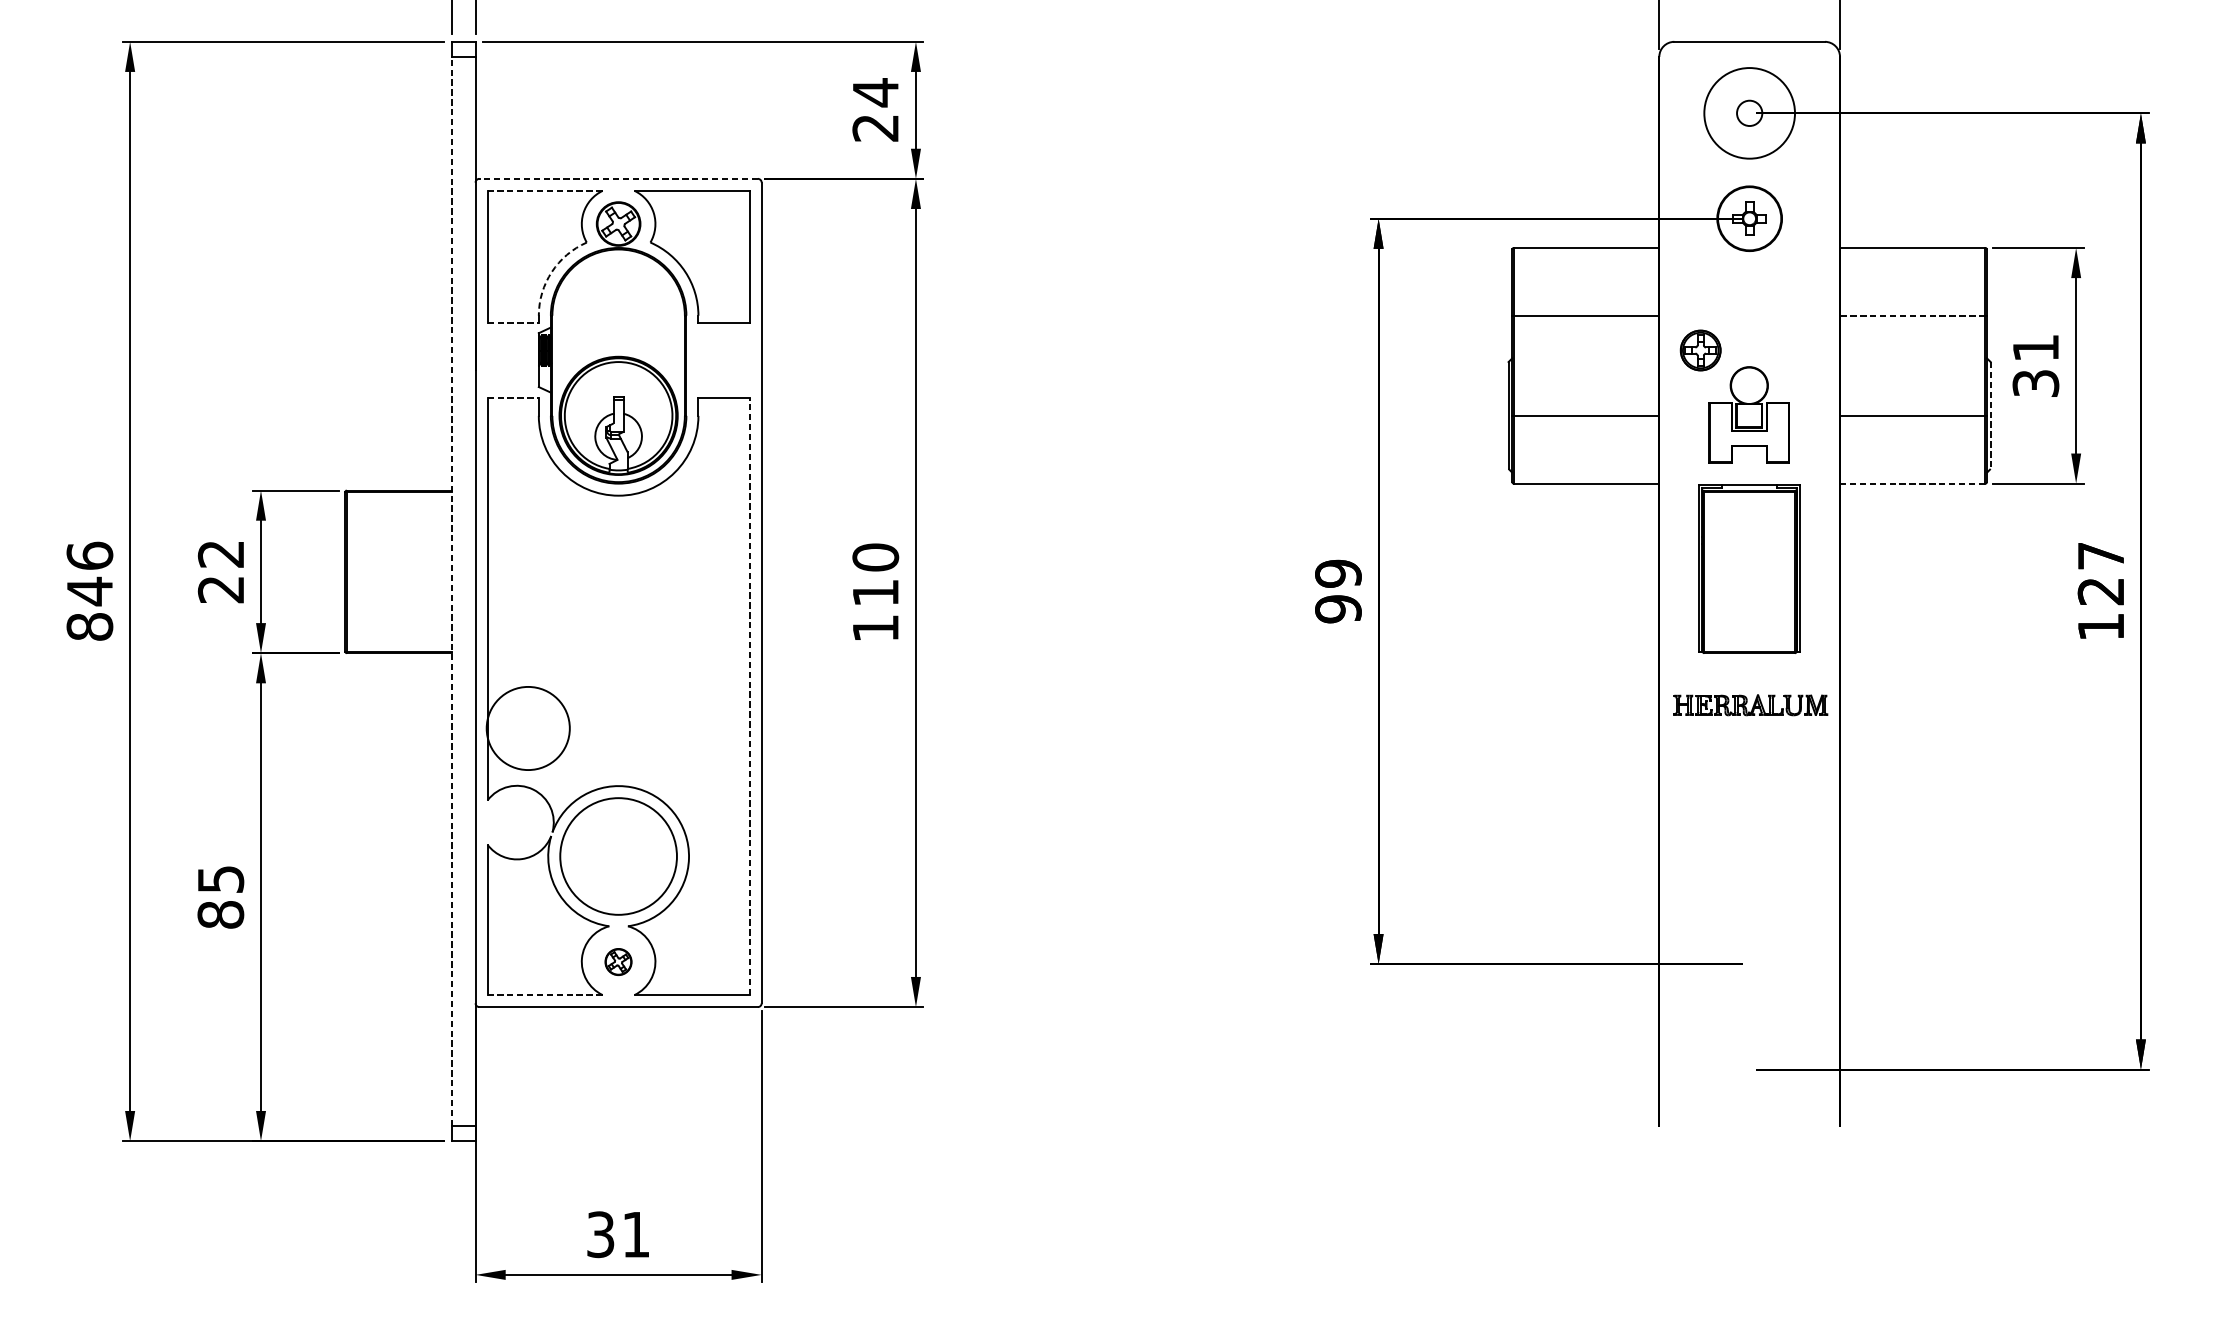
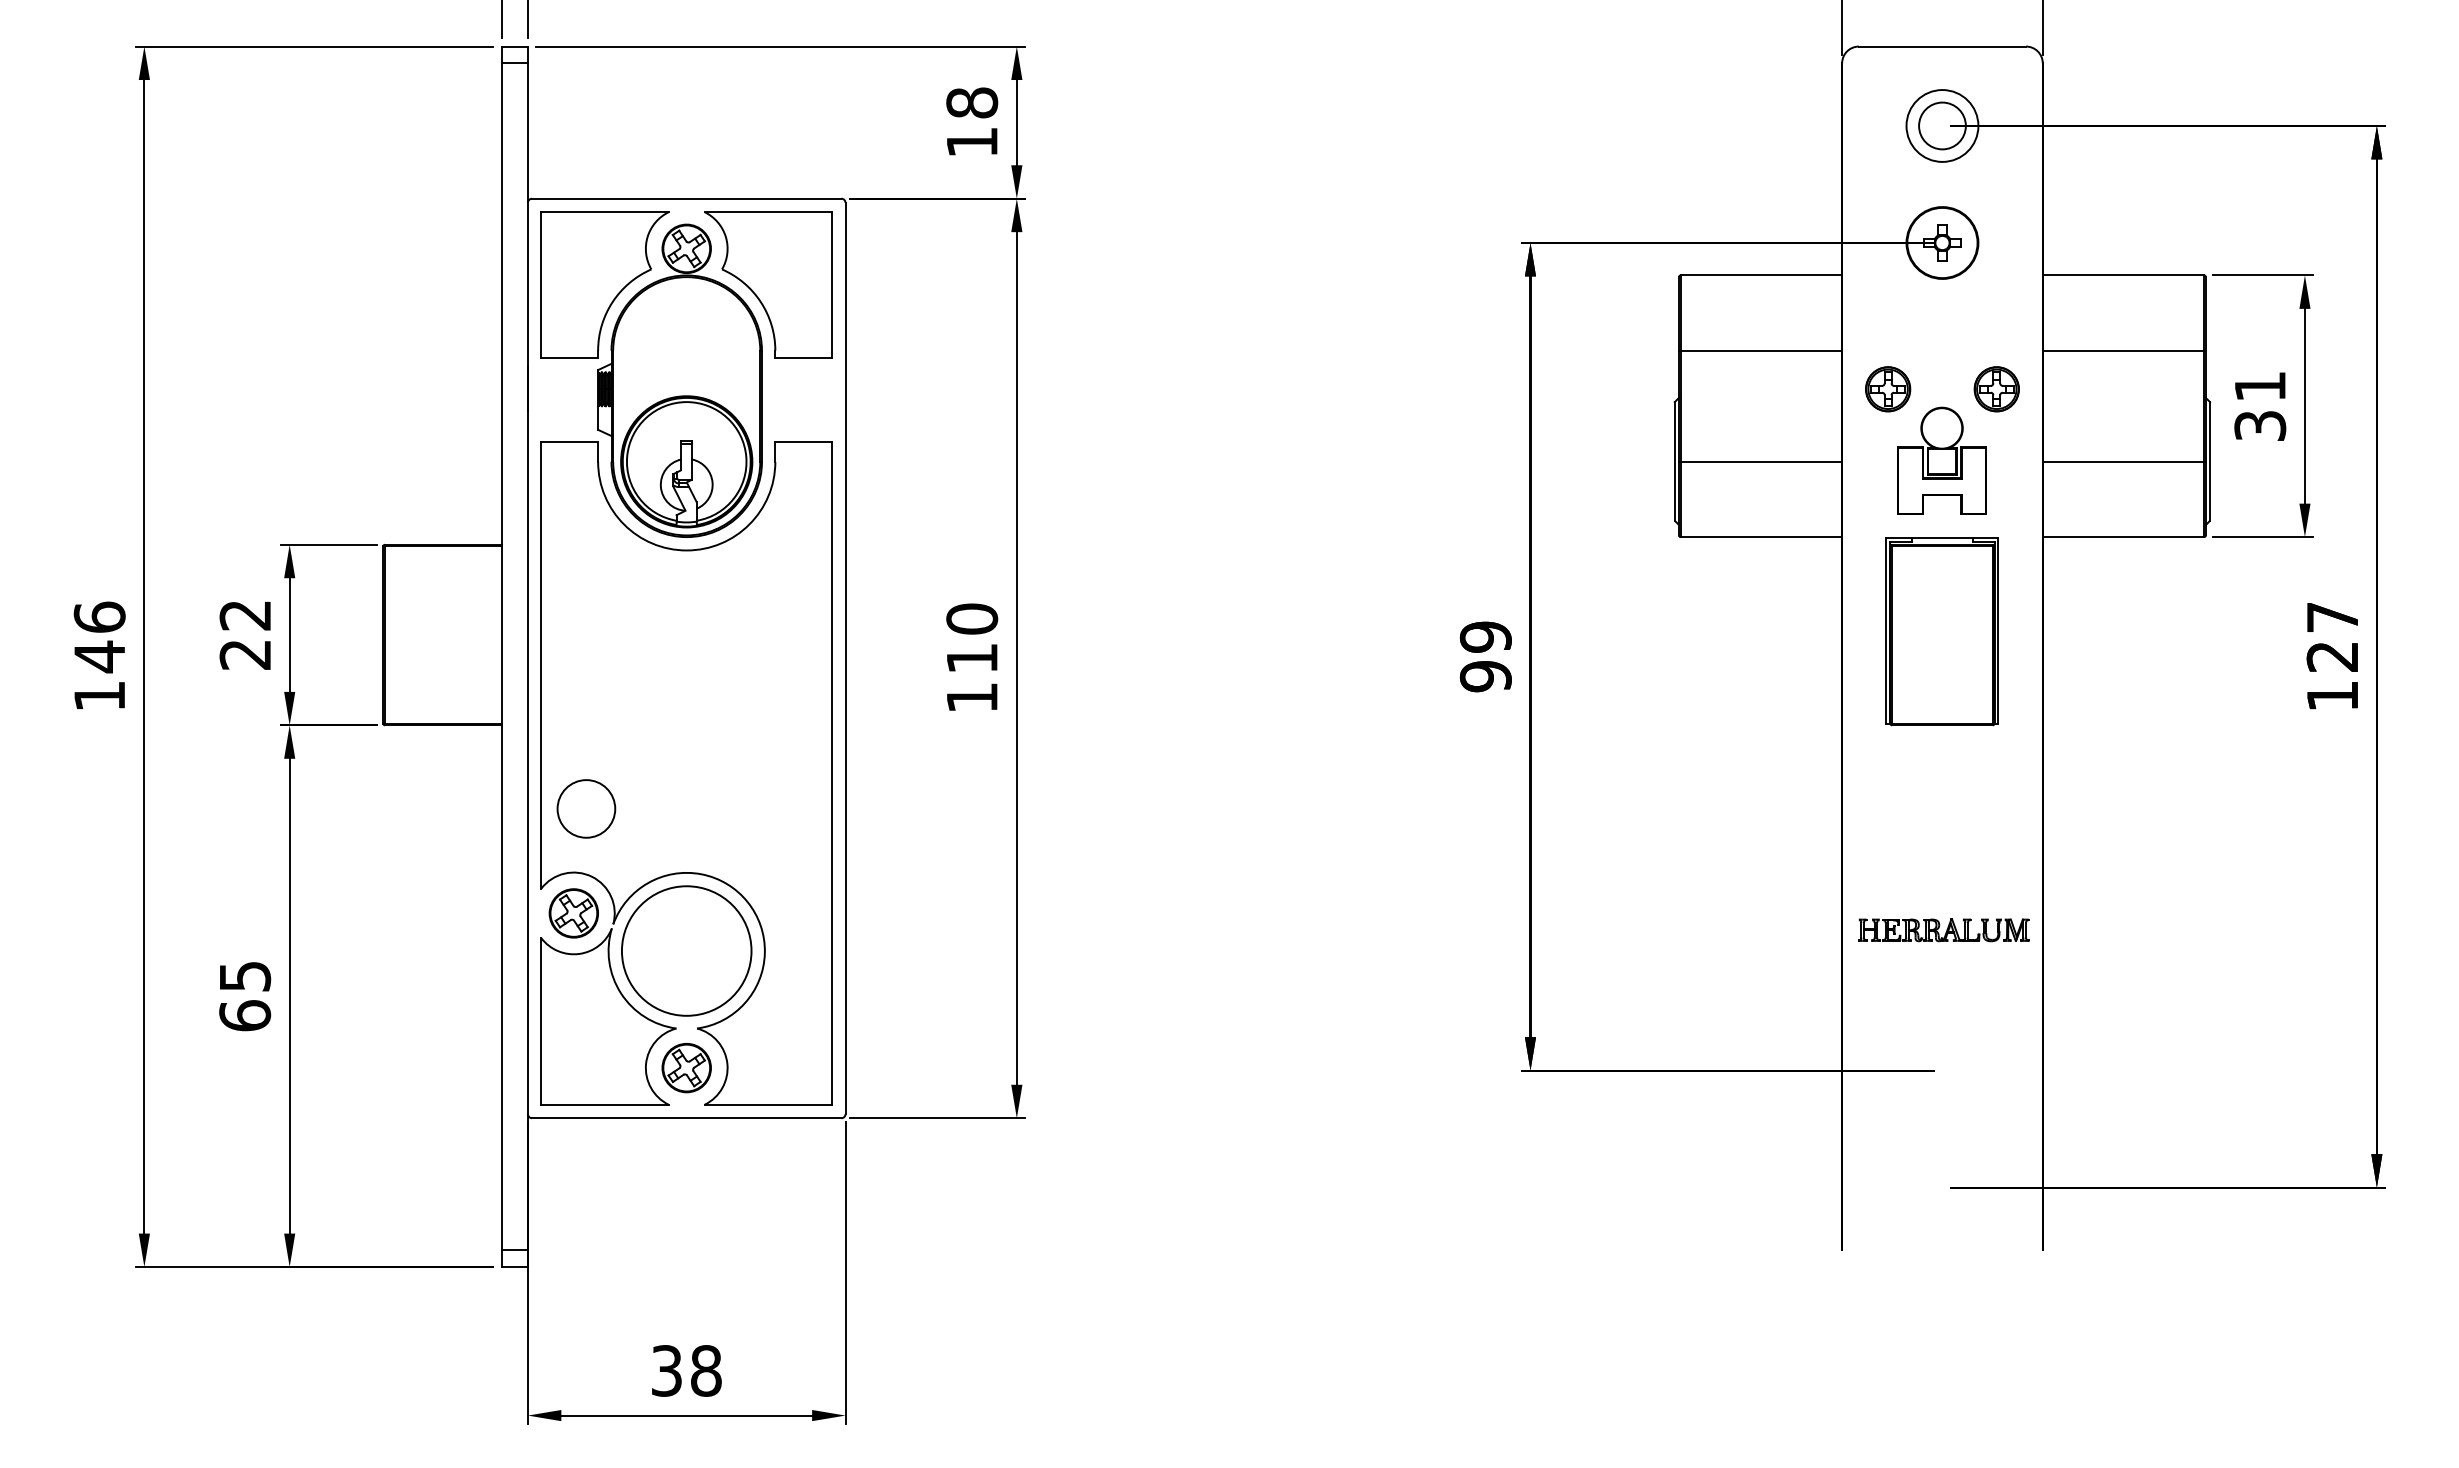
text: (876, 109) -> (972, 121), 24 -> 18
circle: (1749, 112) -> (1942, 125), size x0.71
circle: (1749, 112) -> (1942, 125), size x1.67
line: (618, 178) -> (686, 198), dashed -> solid
line: (545, 191) -> (605, 212), dashed -> solid
arc: (551, 272) -> (612, 302), dashed -> solid
line: (1912, 315) -> (2123, 350), dashed -> solid
line: (513, 322) -> (570, 358), dashed -> solid
part: (1798, 350) -> (1996, 389), added
line: (513, 397) -> (570, 441), dashed -> solid
line: (1991, 415) -> (2210, 461), dashed -> solid
line: (1912, 484) -> (2123, 537), dashed -> solid
line: (451, 591) -> (501, 656), dashed -> solid
text: (89, 626) -> (99, 695), 846 -> 146
line: (749, 695) -> (832, 772), dashed -> solid
part: (1750, 705) -> (1943, 930), moved
circle: (528, 728) -> (586, 808), size x0.62
part: (516, 822) -> (573, 913), added
text: (221, 914) -> (245, 1015), 85 -> 65
part: (618, 962) -> (686, 1068), size x1.67
line: (545, 994) -> (605, 1104), dashed -> solid
text: (636, 1234) -> (706, 1370), 31 -> 38

